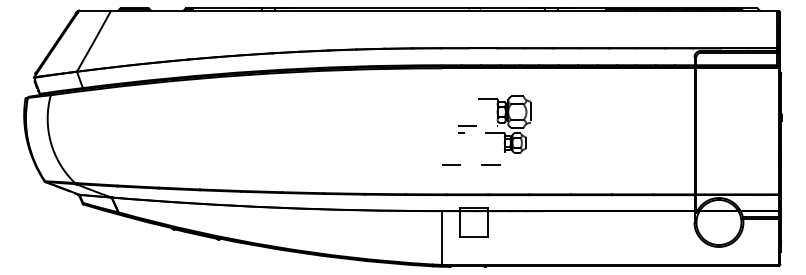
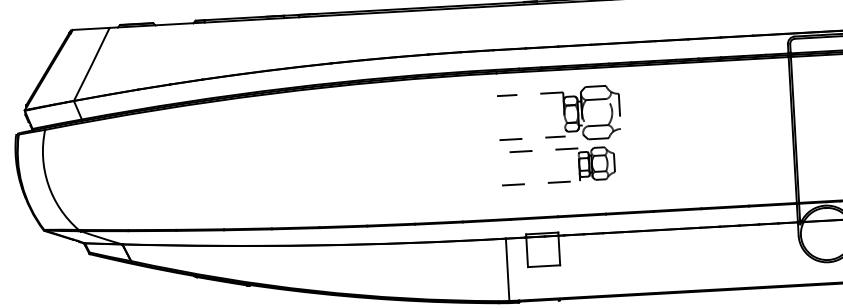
part: (494, 124) -> (560, 135), size x1.43

